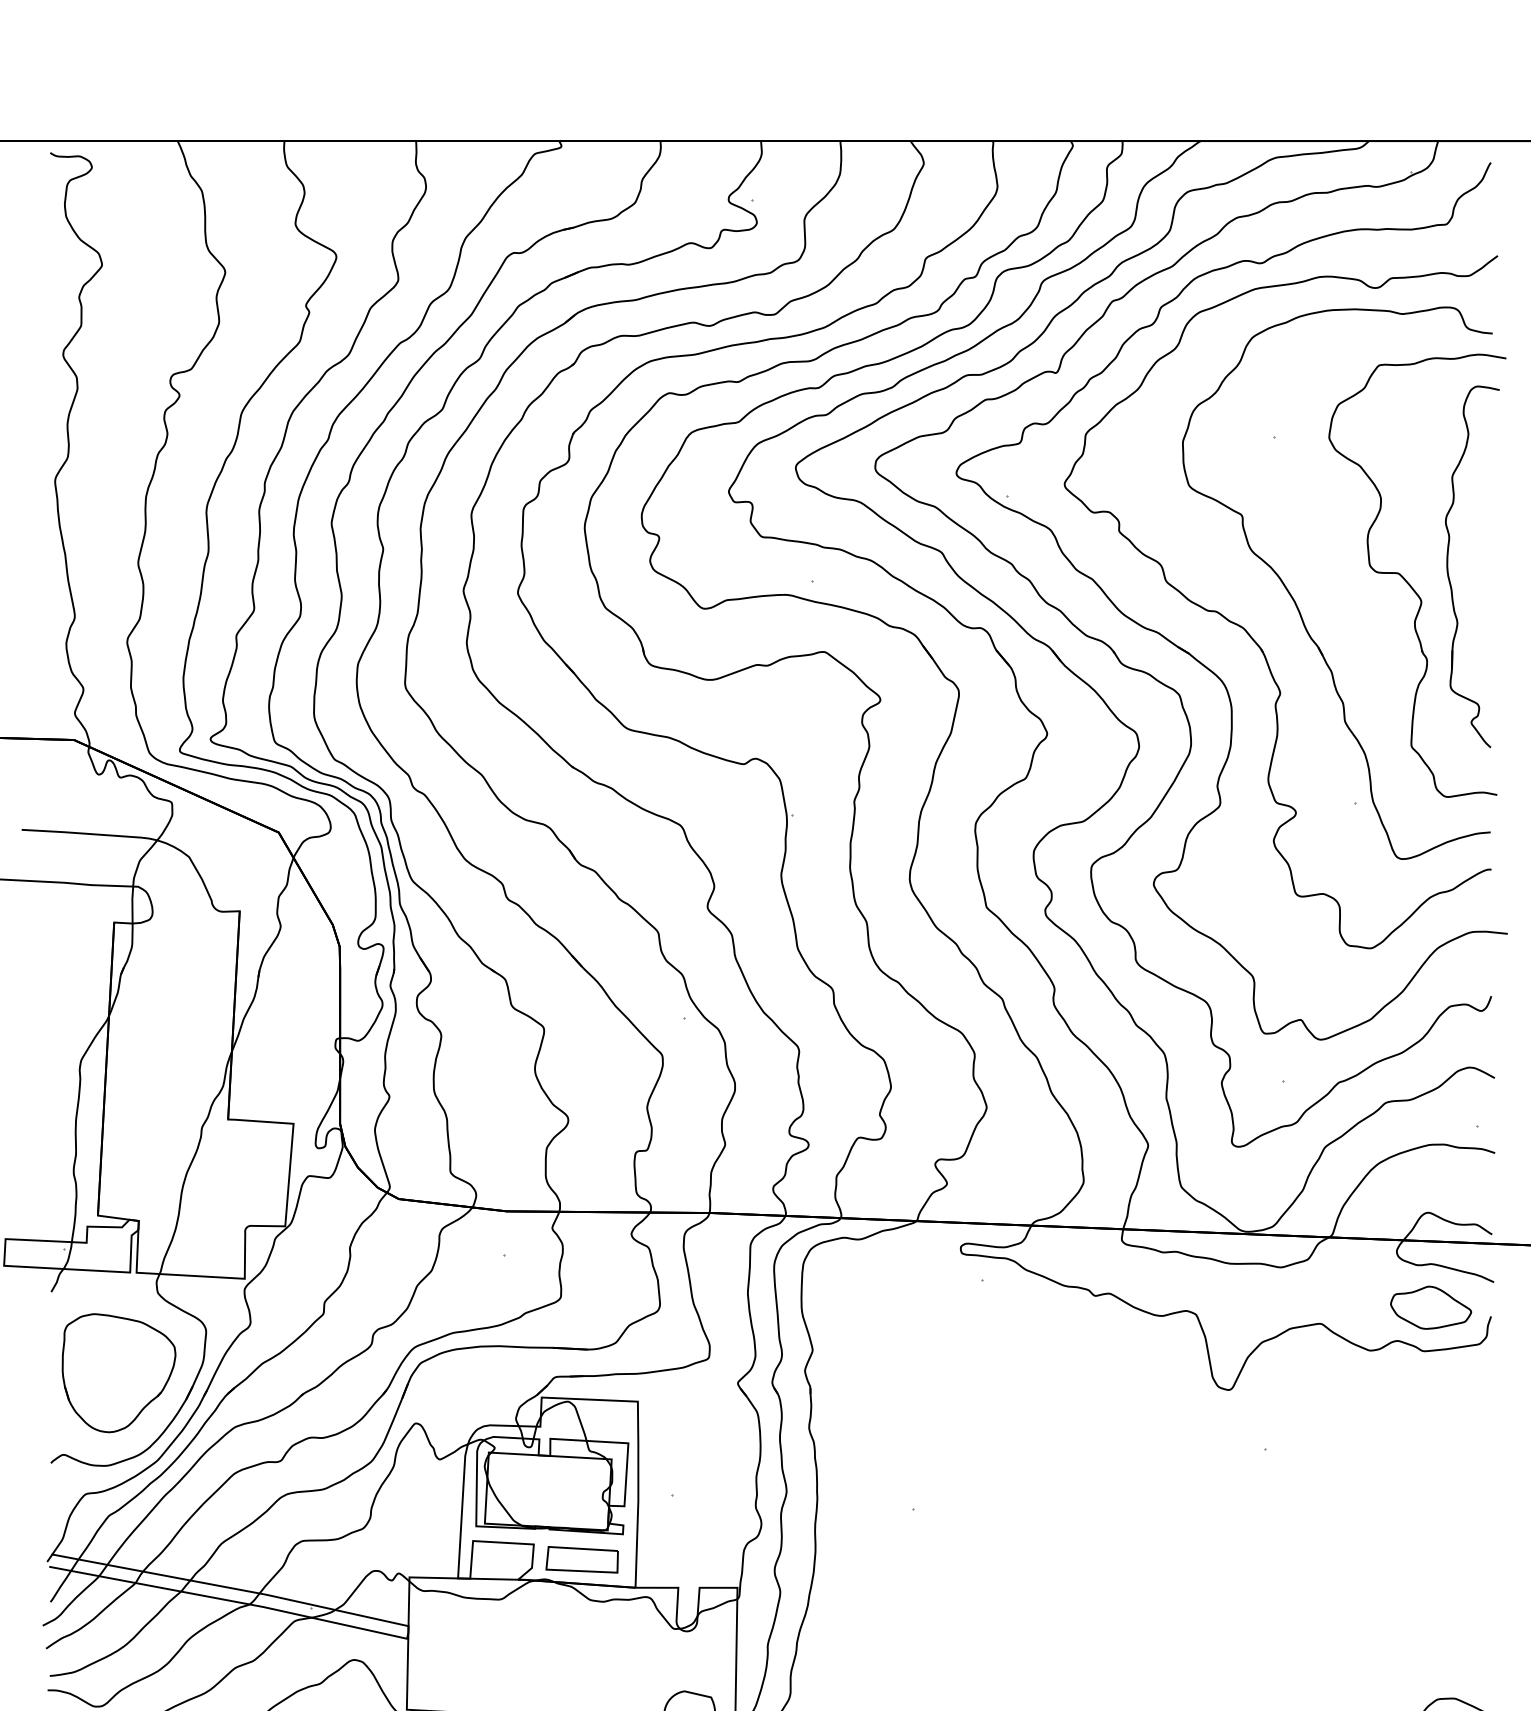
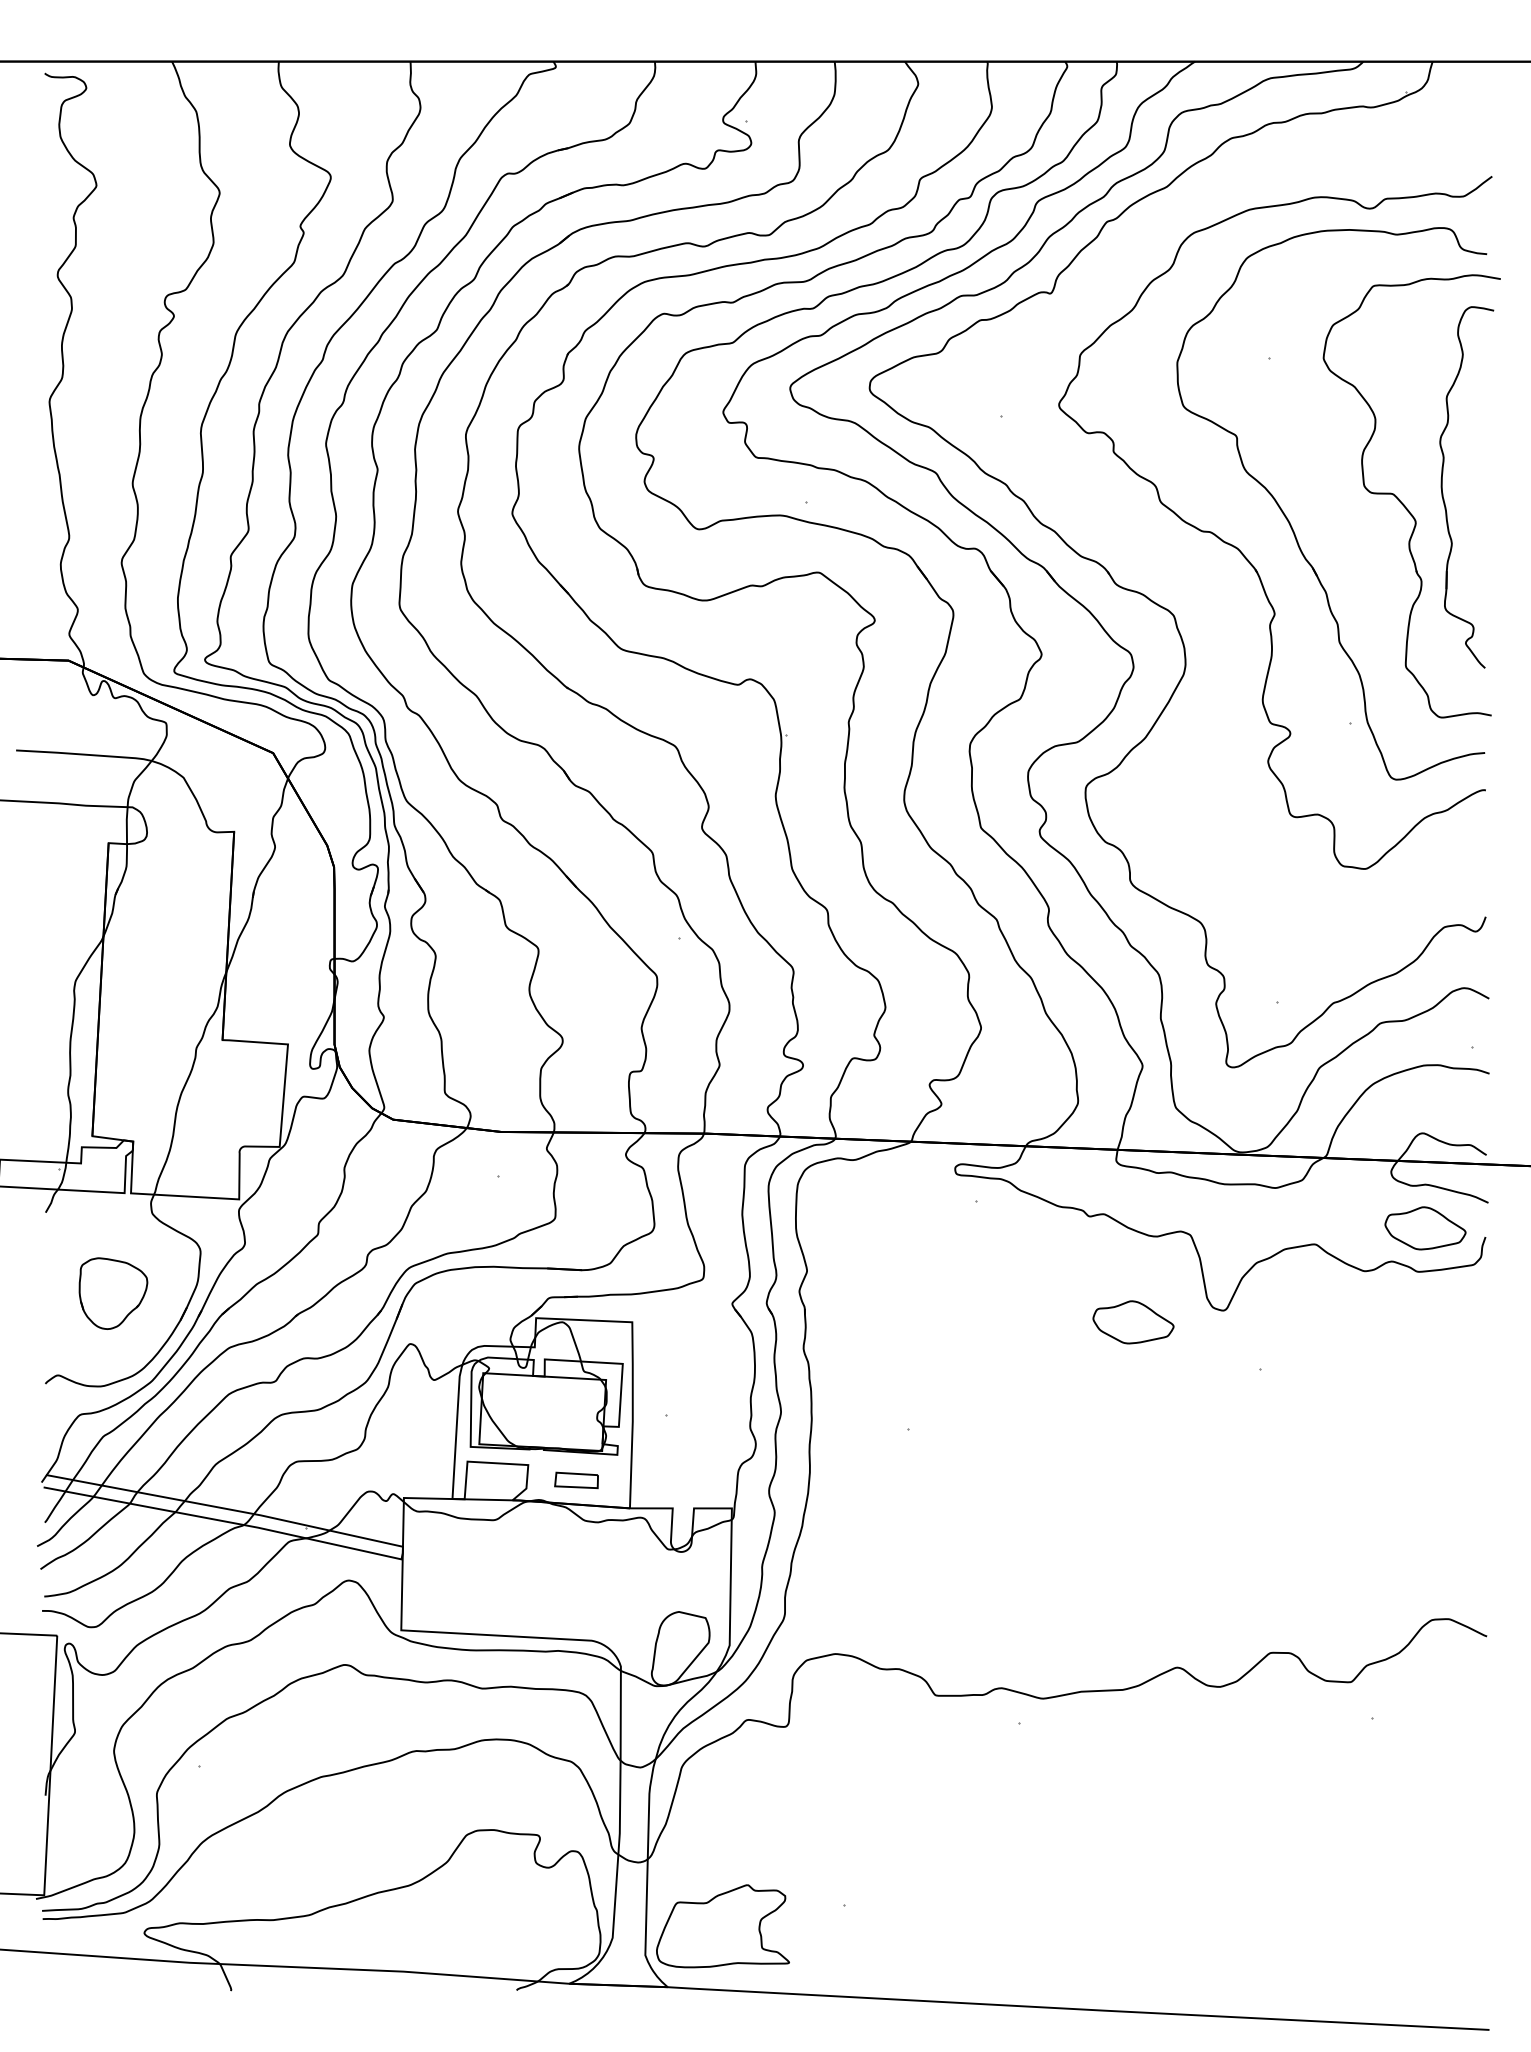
part: (1190, 652) -> (1184, 573), removed
part: (119, 1372) -> (113, 1293), size x0.6
part: (1139, 1401) -> (1133, 1322), added
part: (582, 1559) -> (576, 1480), size x0.6

